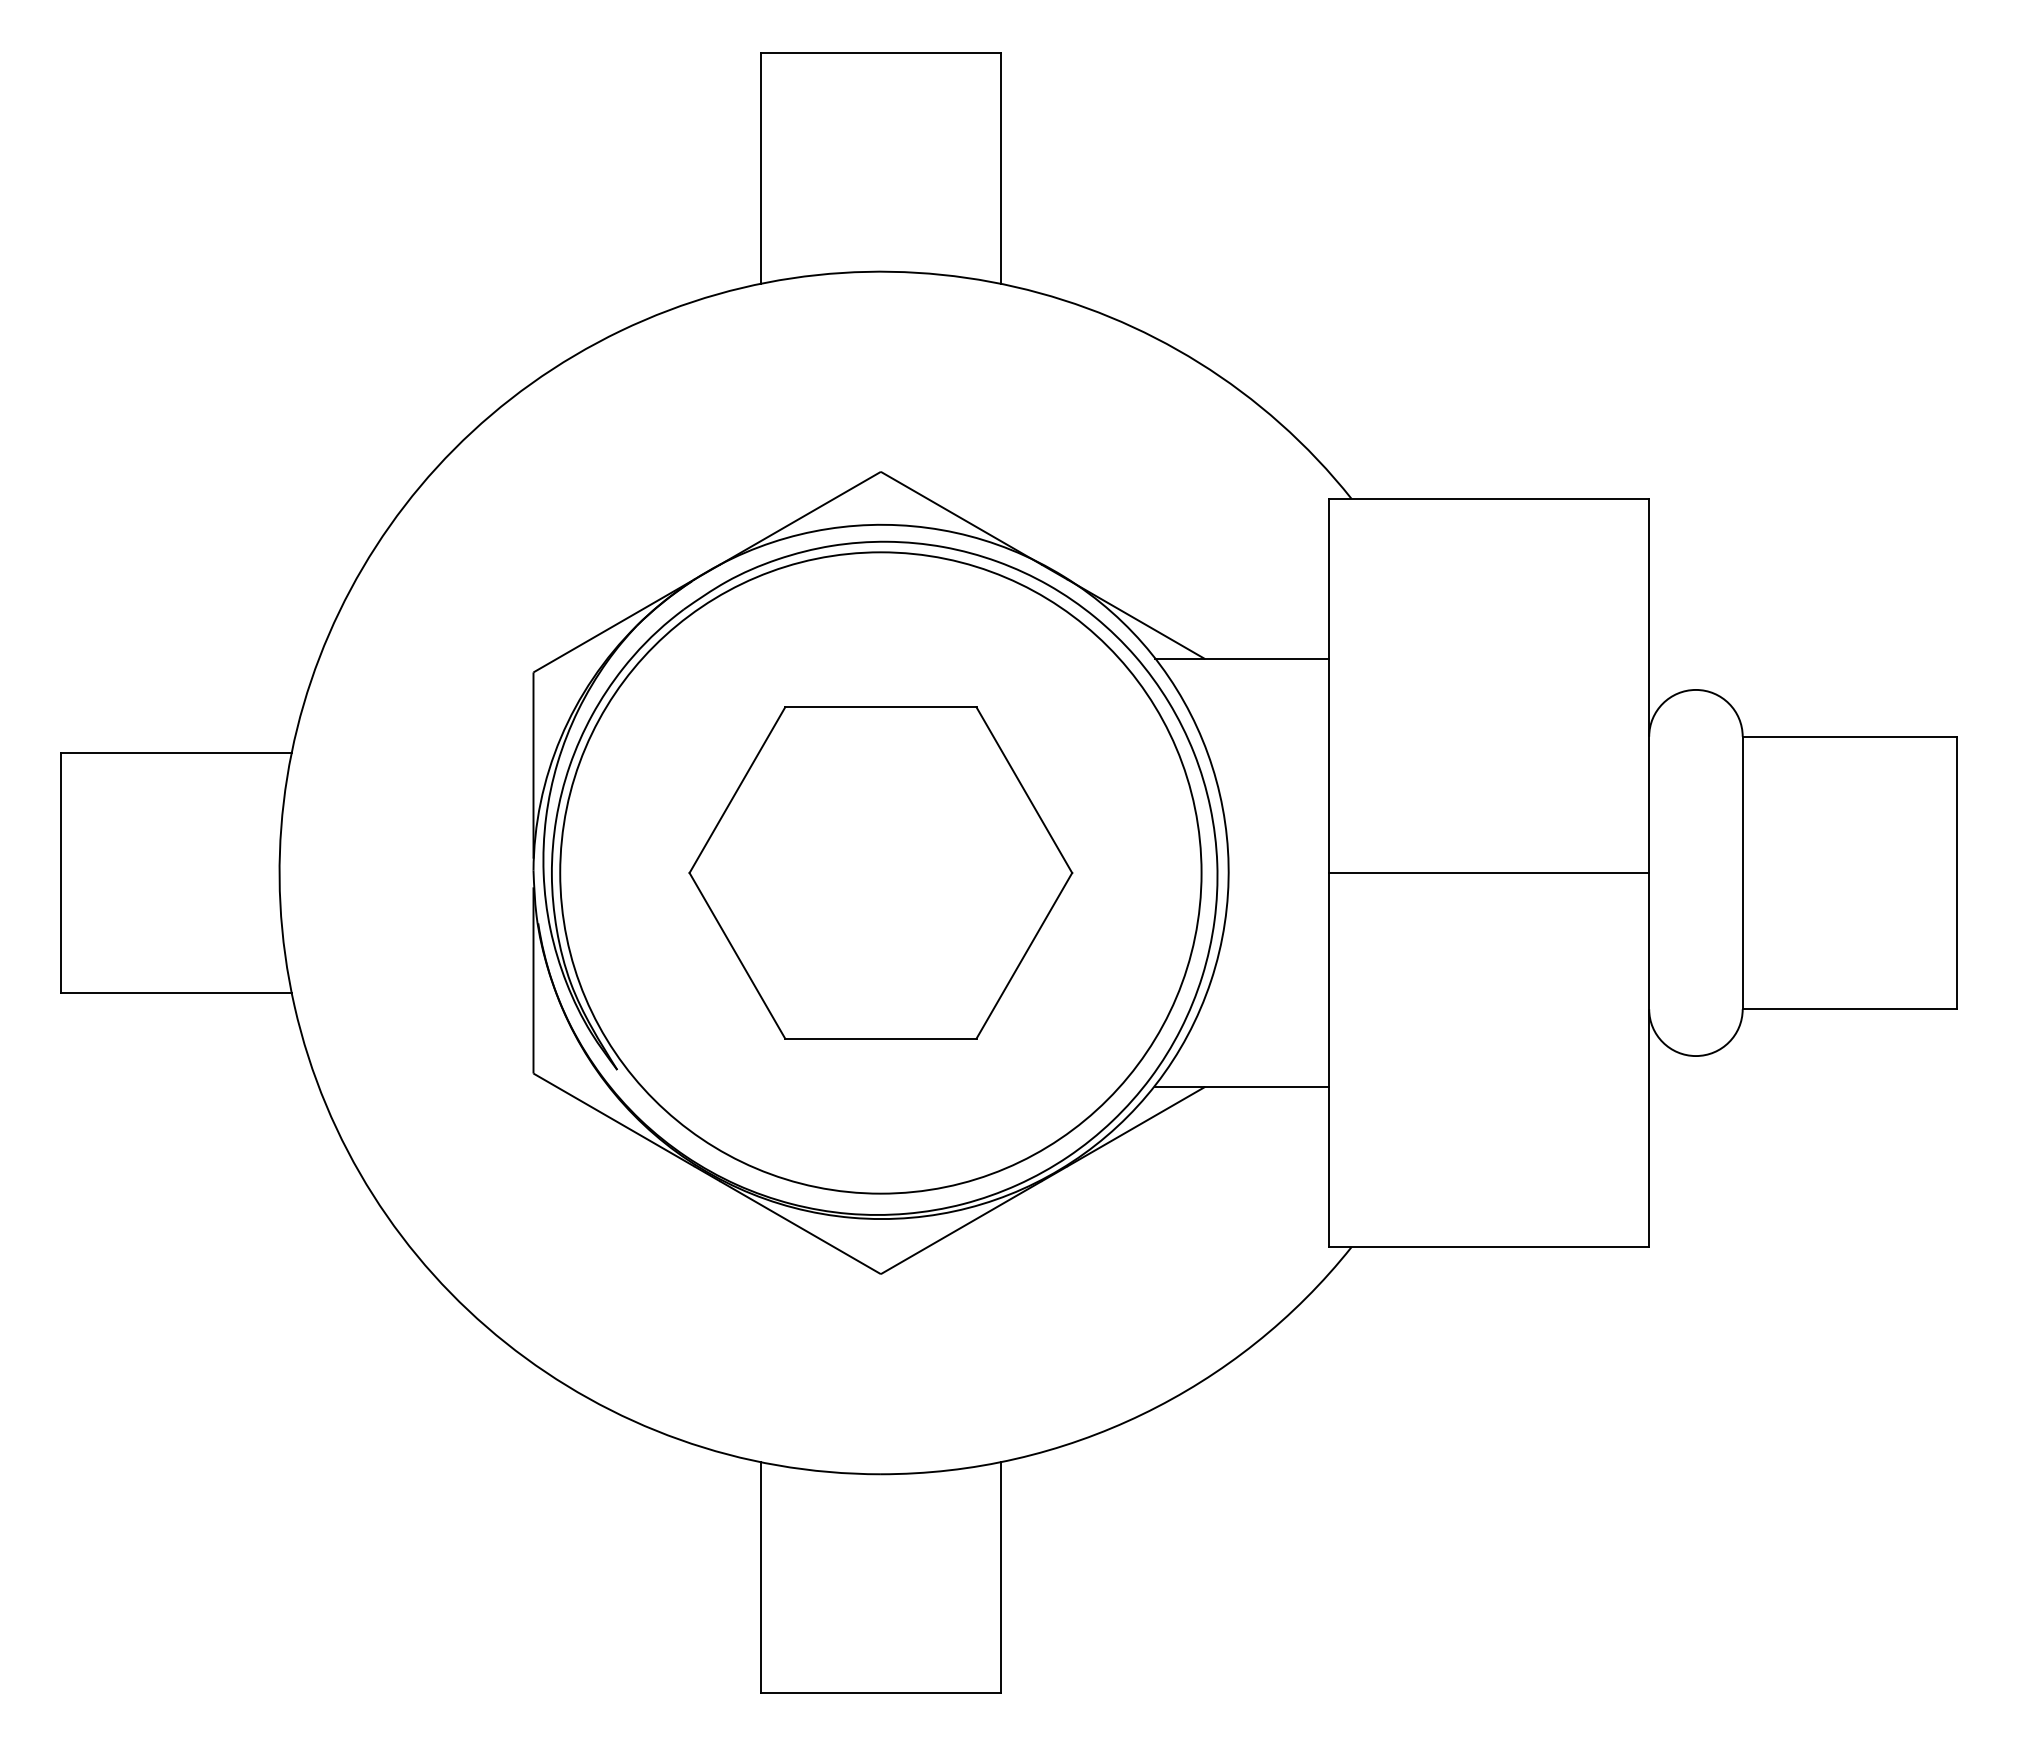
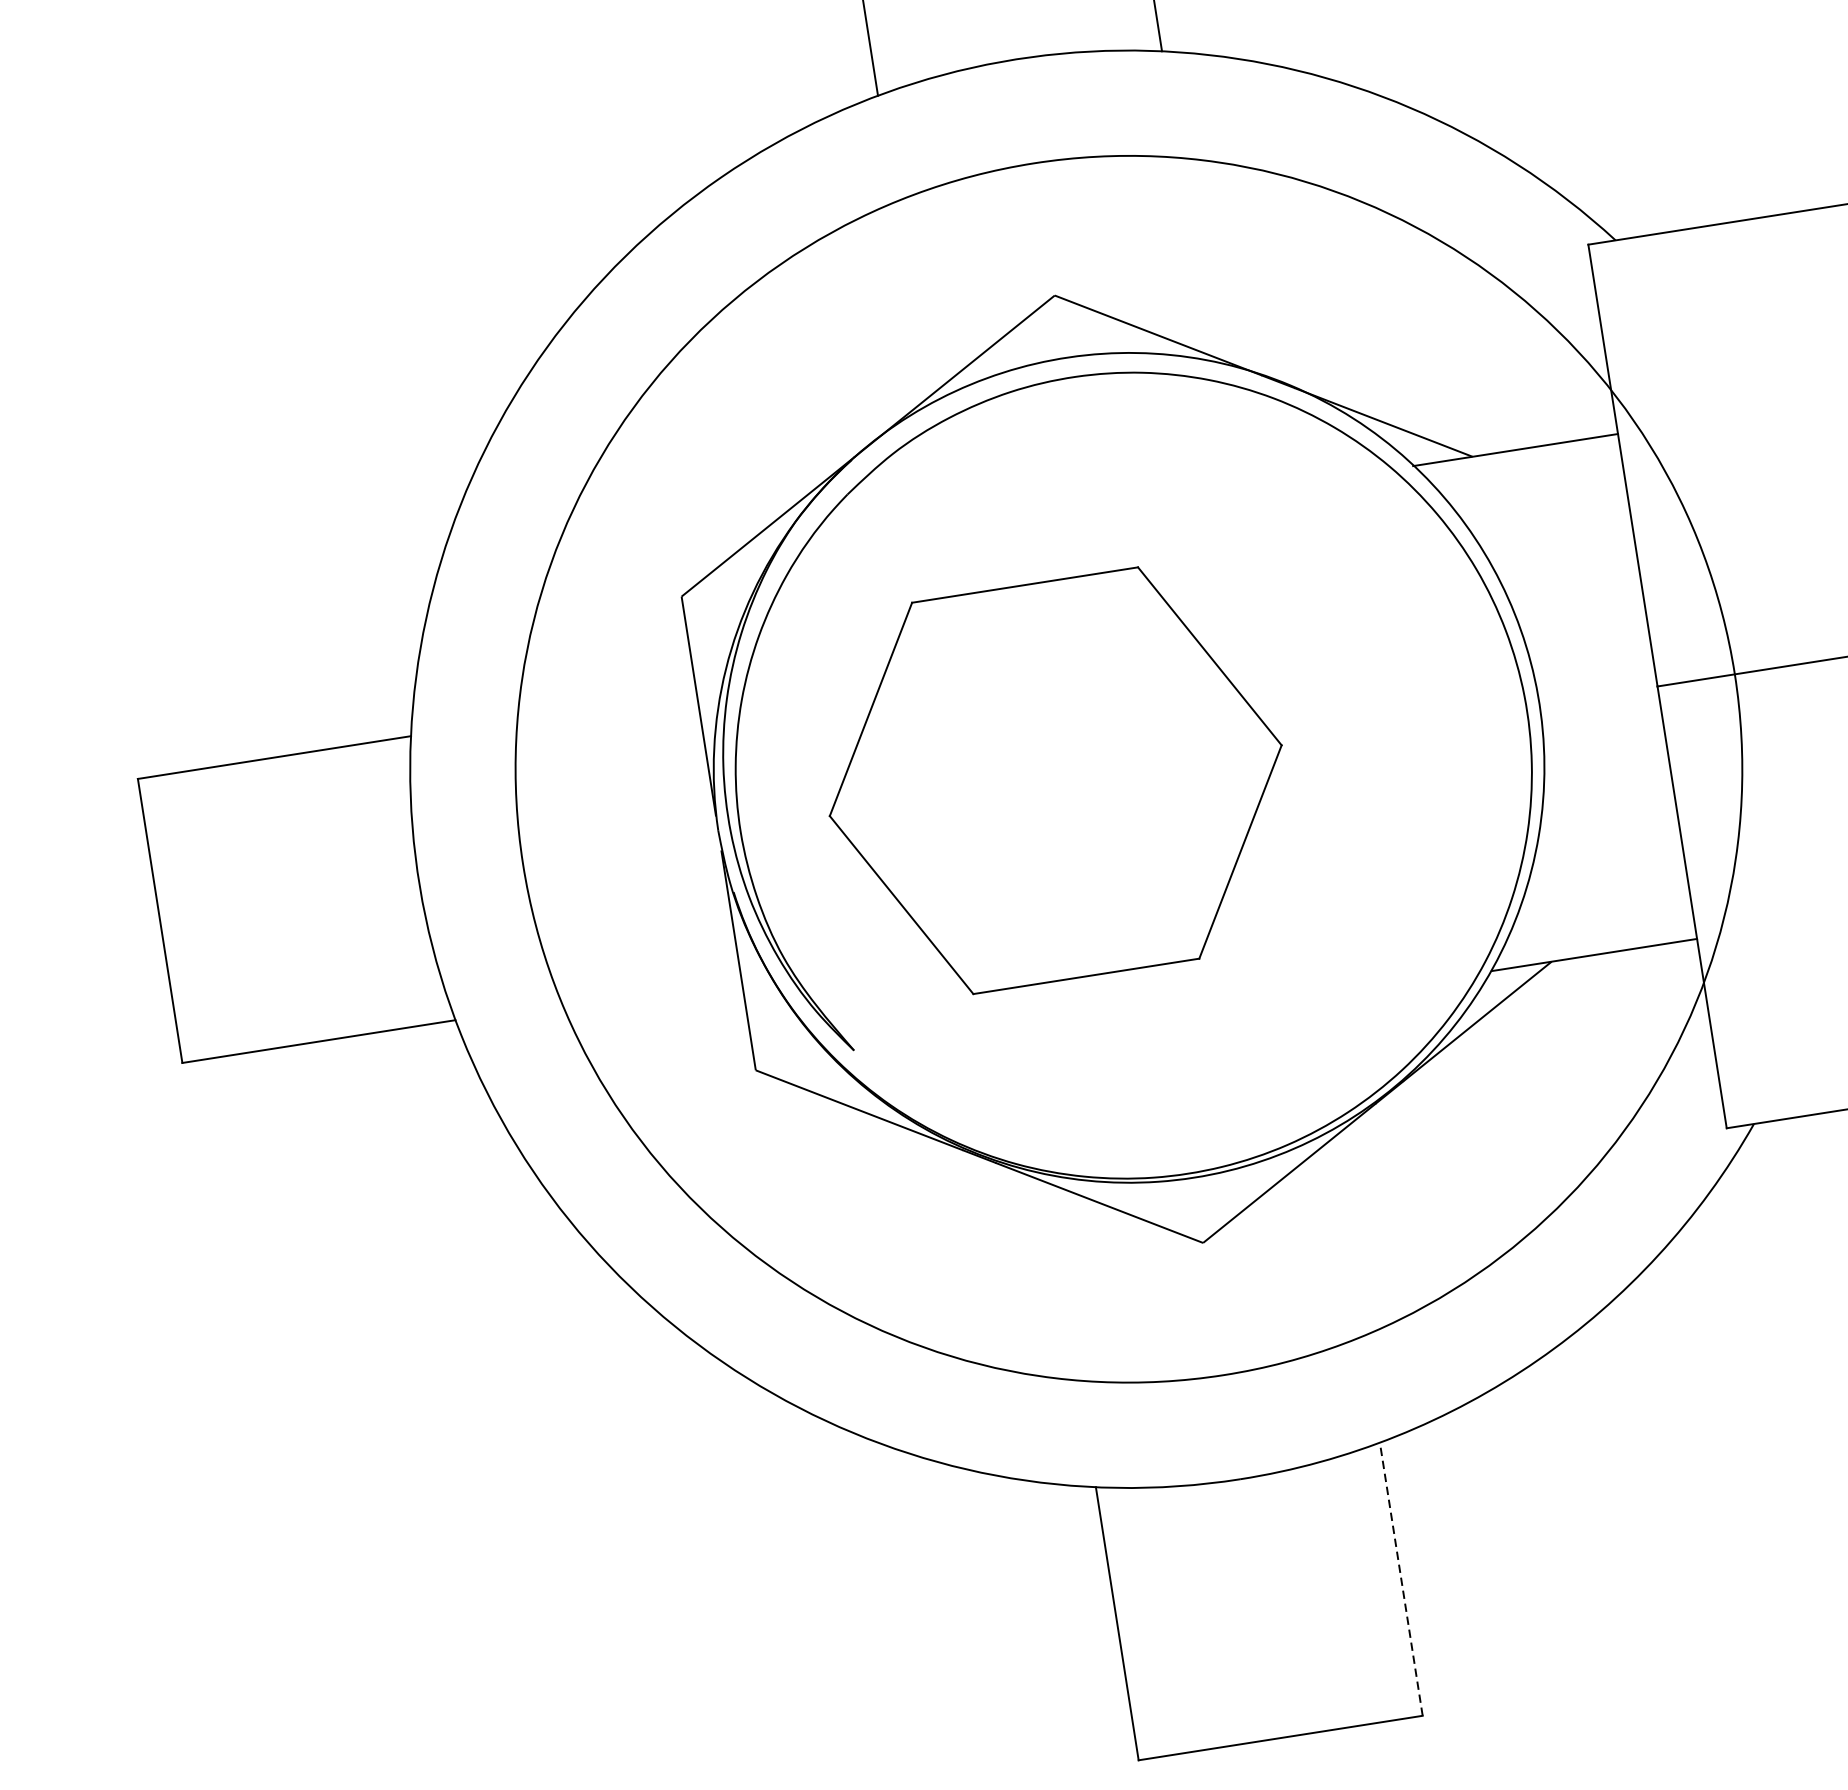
circle: (880, 872) -> (1128, 768), size x1.6
part: (880, 872) -> (1055, 780), moved
line: (1001, 1577) -> (1401, 1578), solid -> dashed

